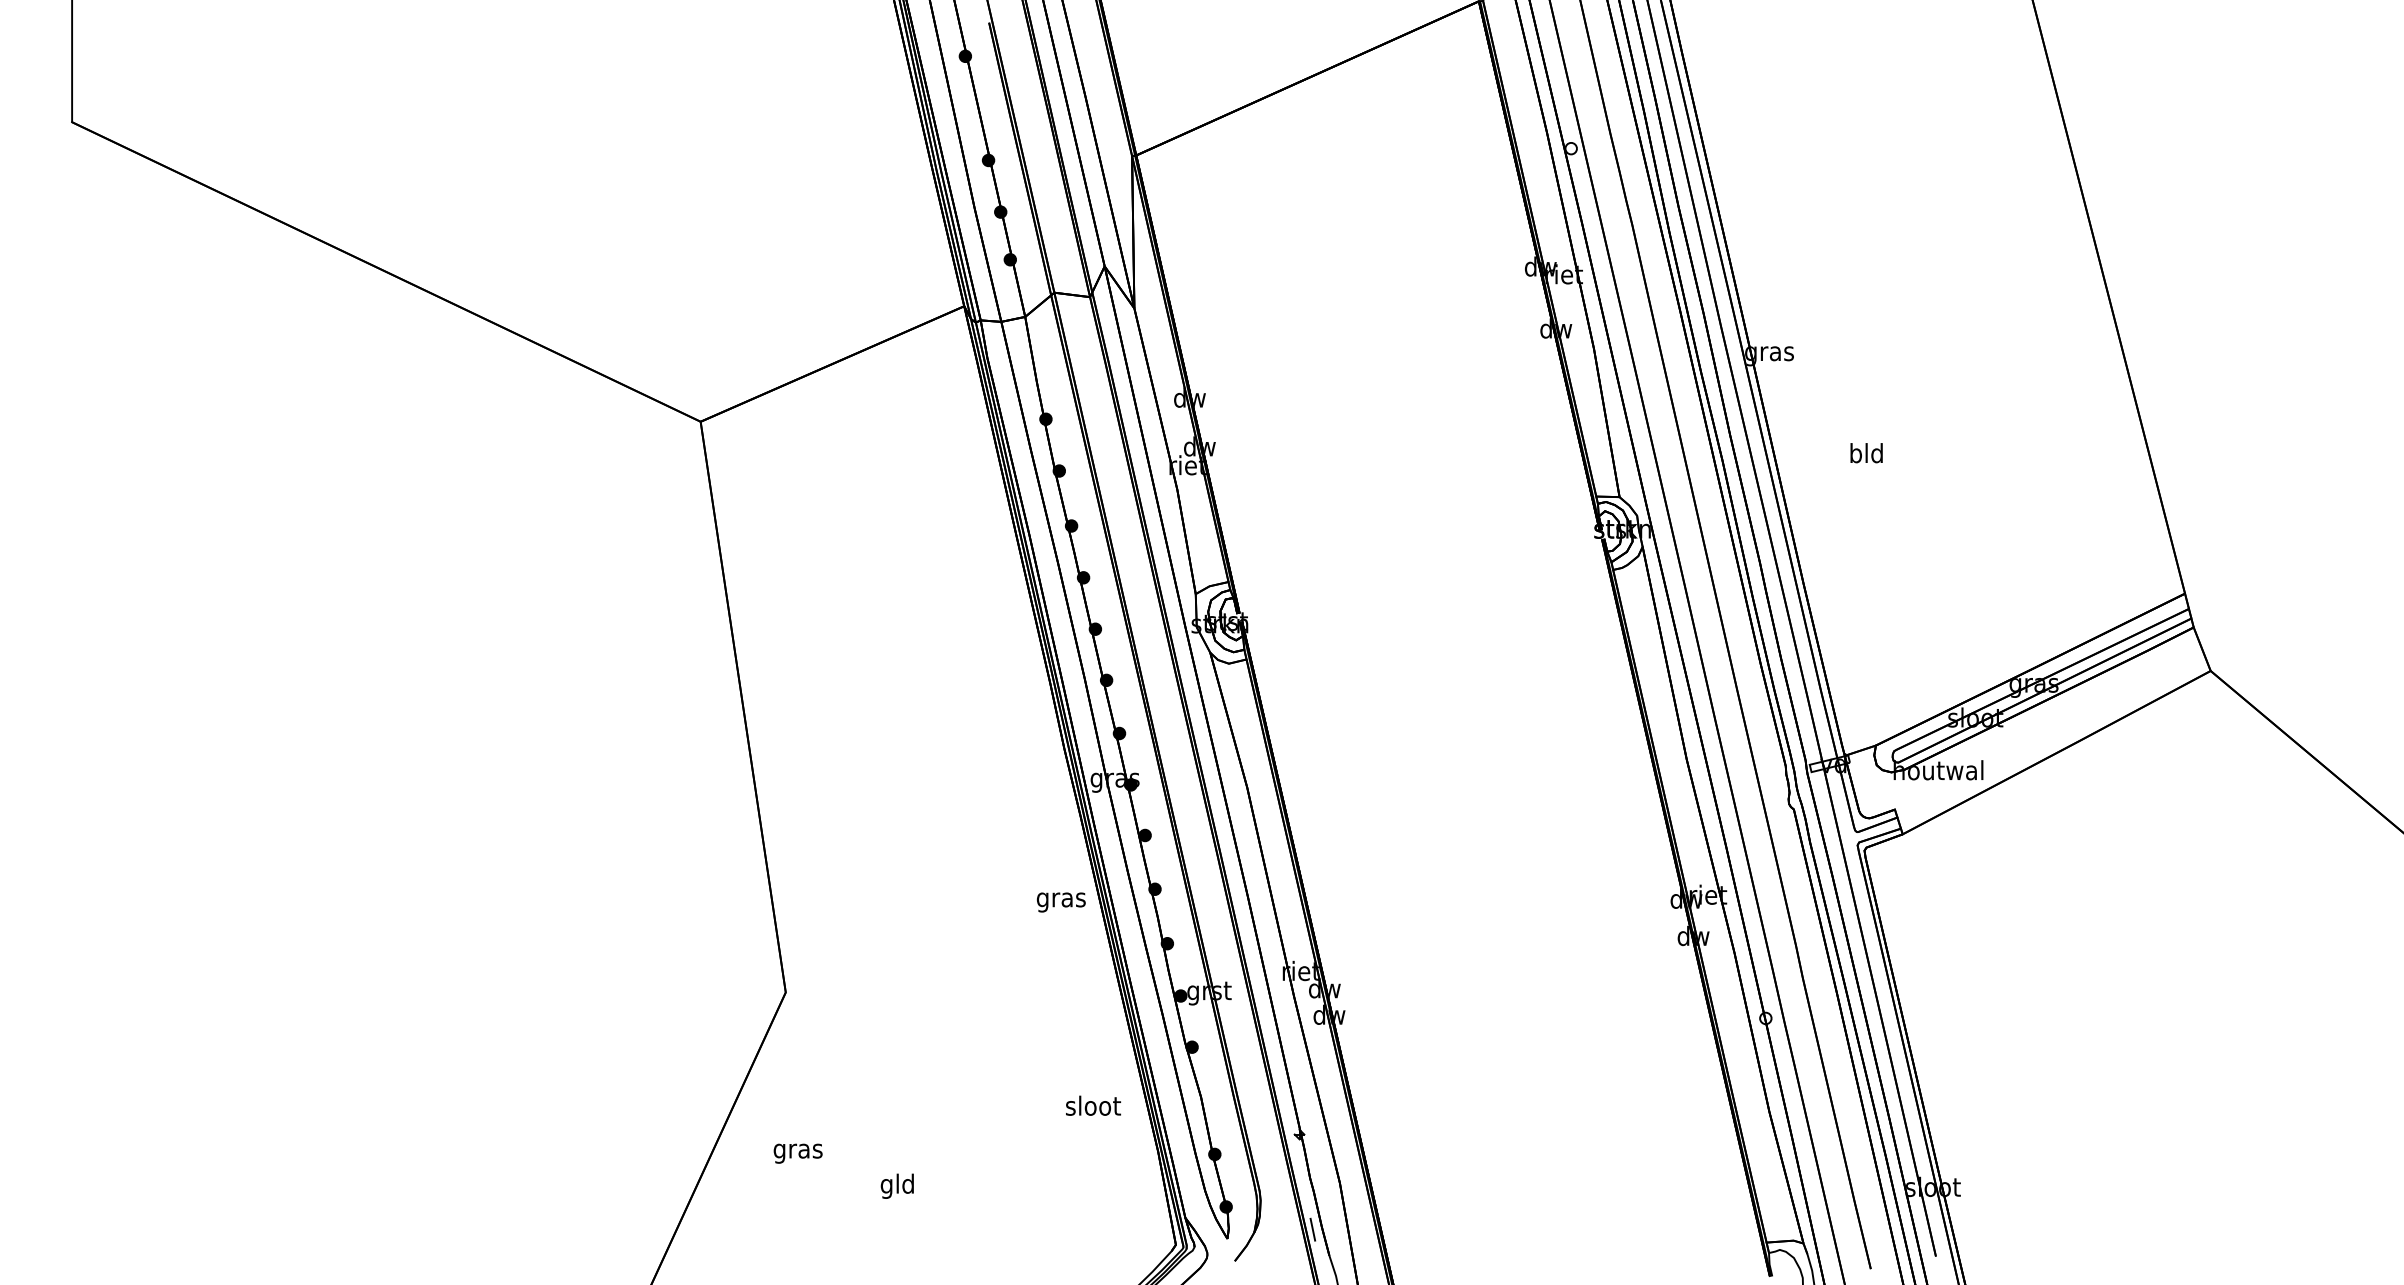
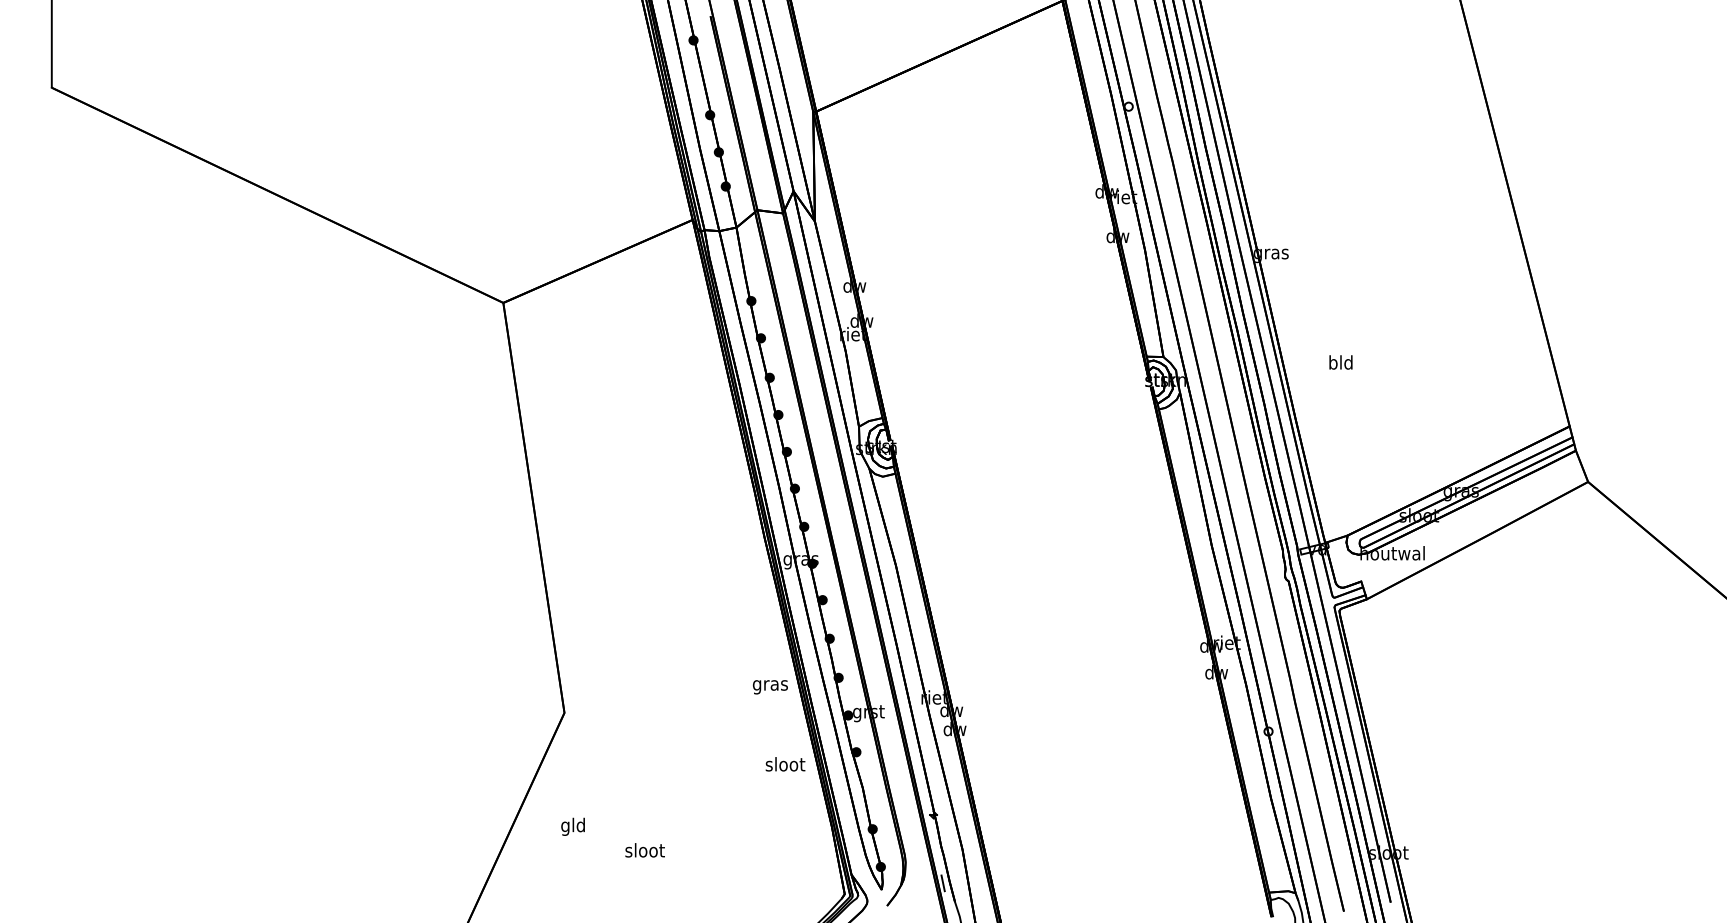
text: (1865, 453) -> (1340, 362), moved
text: (1061, 902) -> (770, 687), moved
text: (1093, 1106) -> (785, 764), moved
text: (796, 1150) -> (572, 826), gras -> gld
text: (897, 1186) -> (644, 852), gld -> sloot

